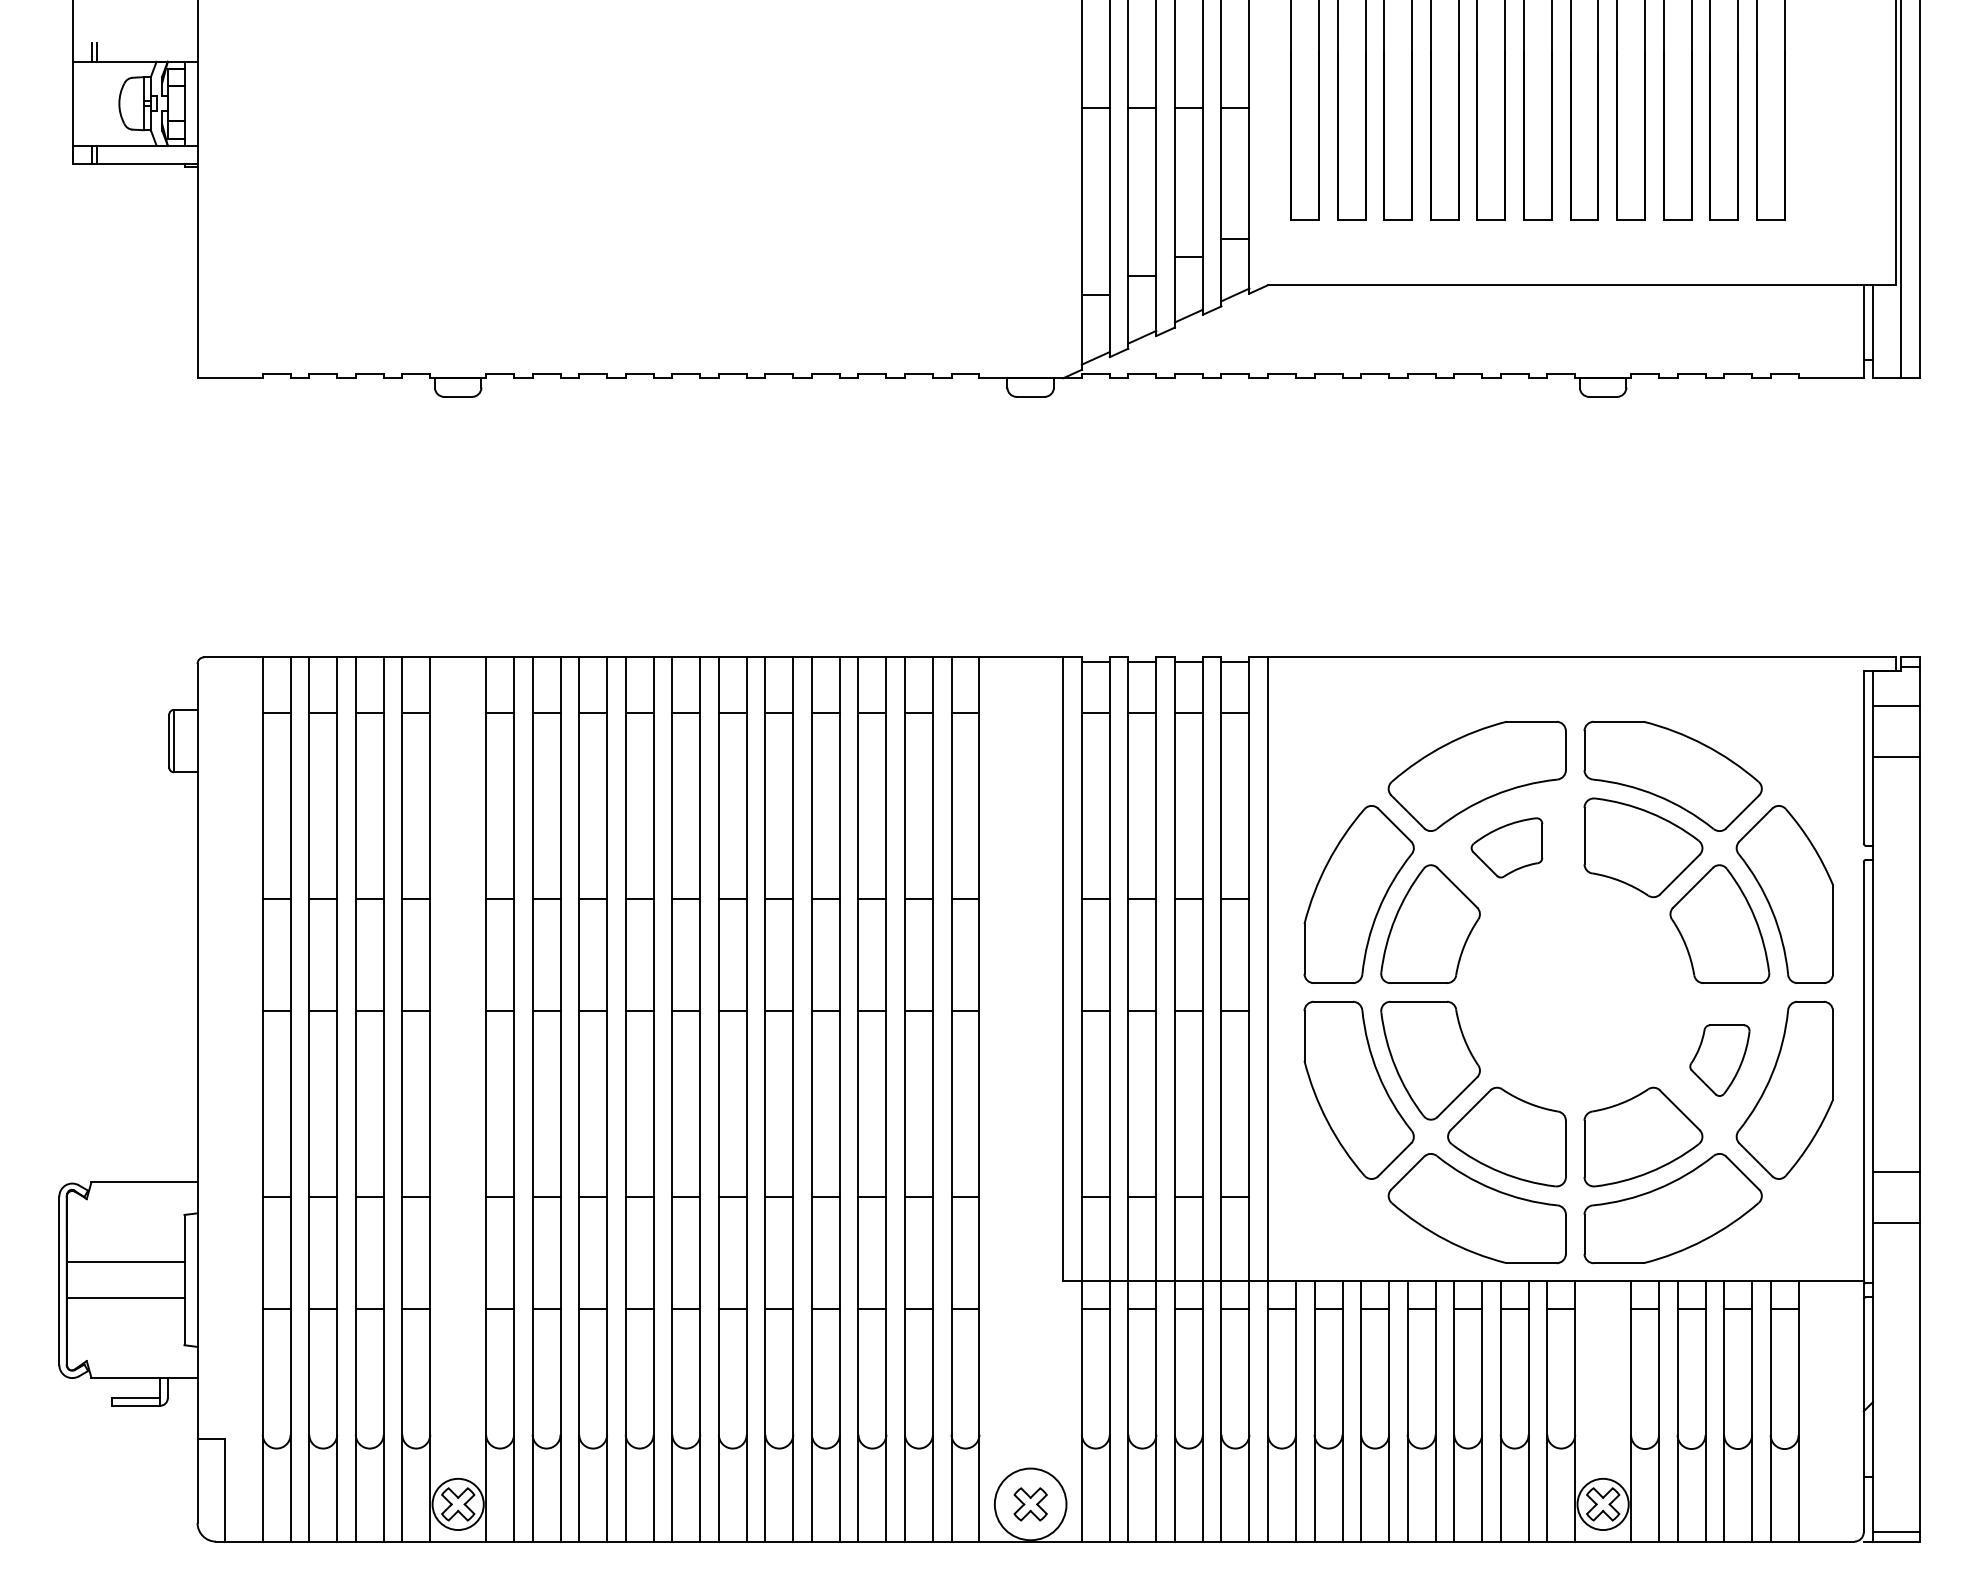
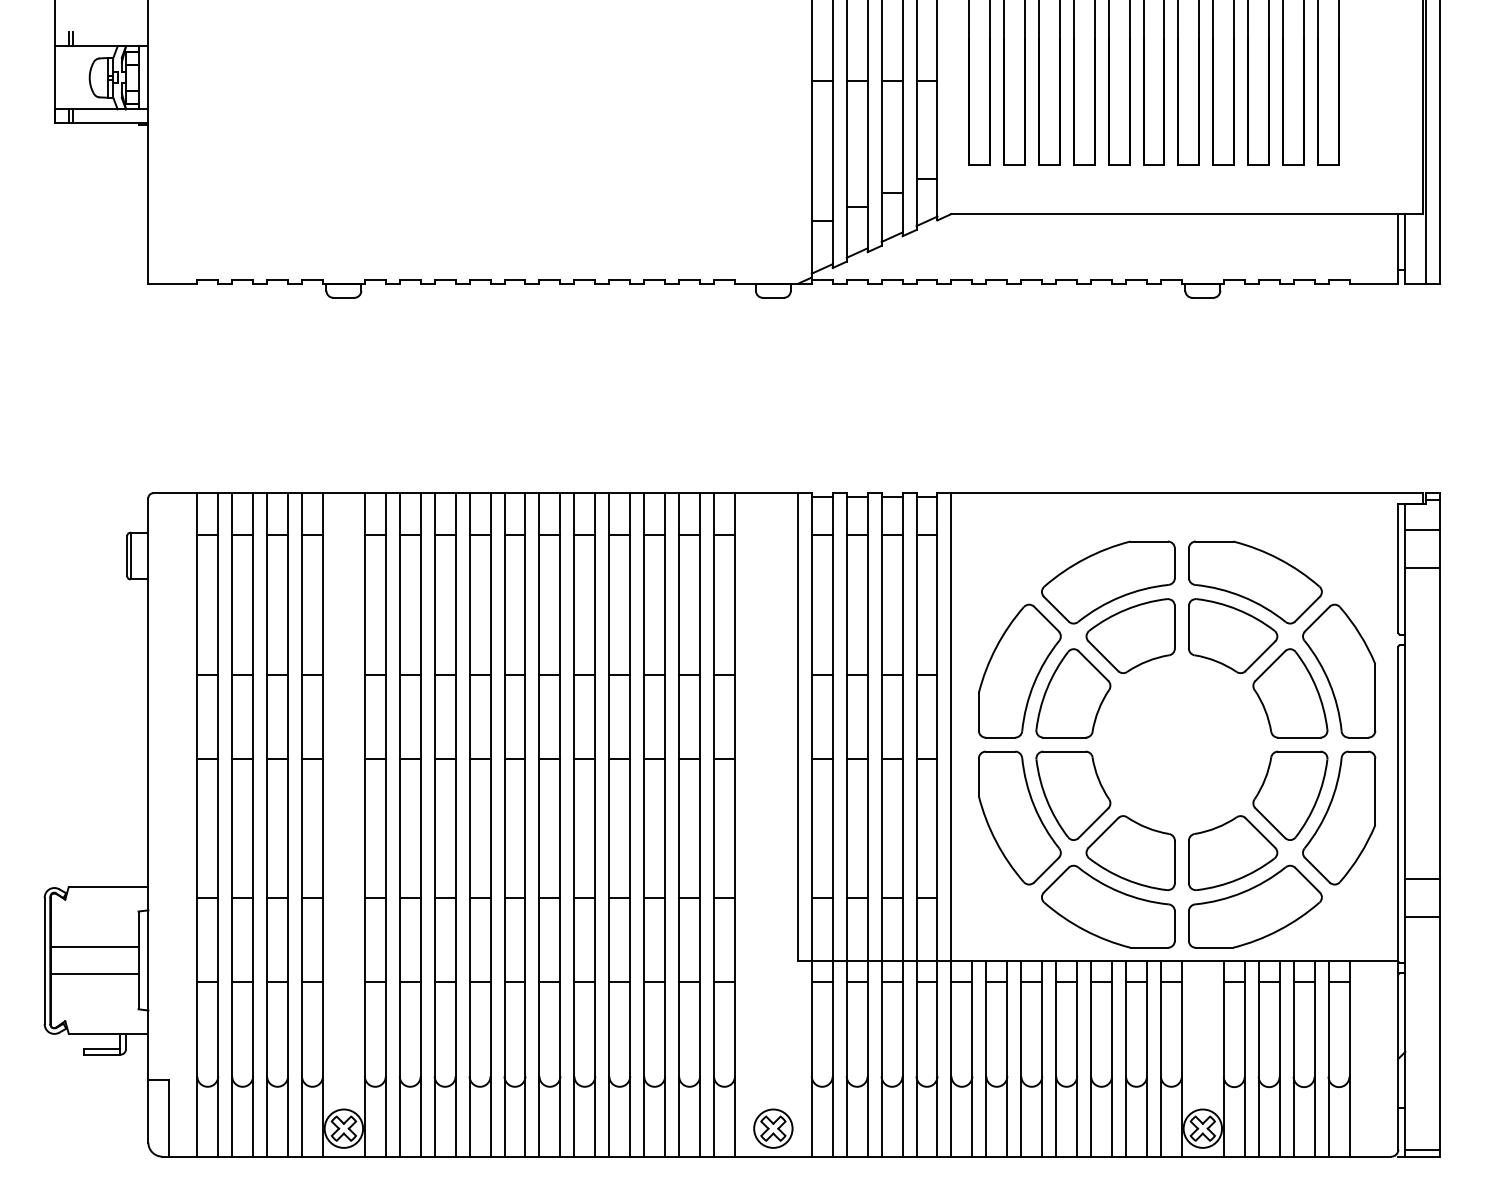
part: (1506, 847) -> (1130, 635), size x1.67
part: (1719, 1060) -> (1290, 795), size x1.67
circle: (1030, 1504) -> (773, 1128), size x0.71

